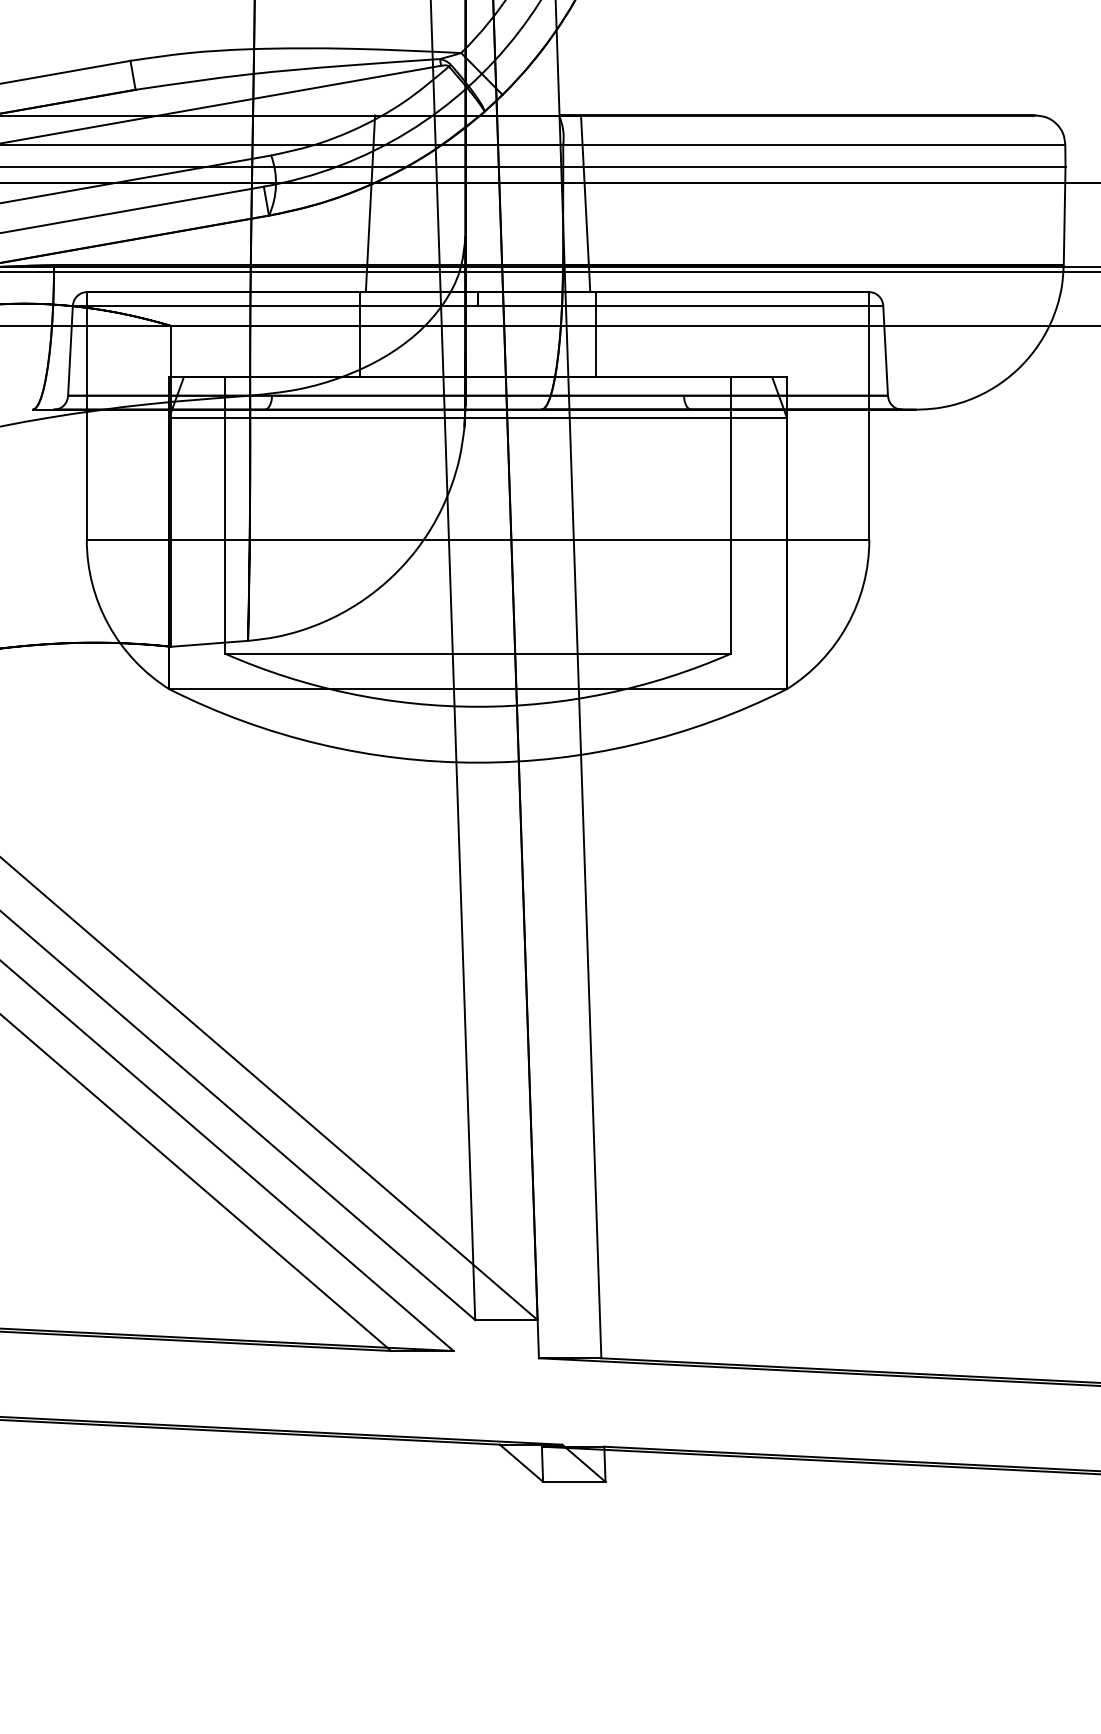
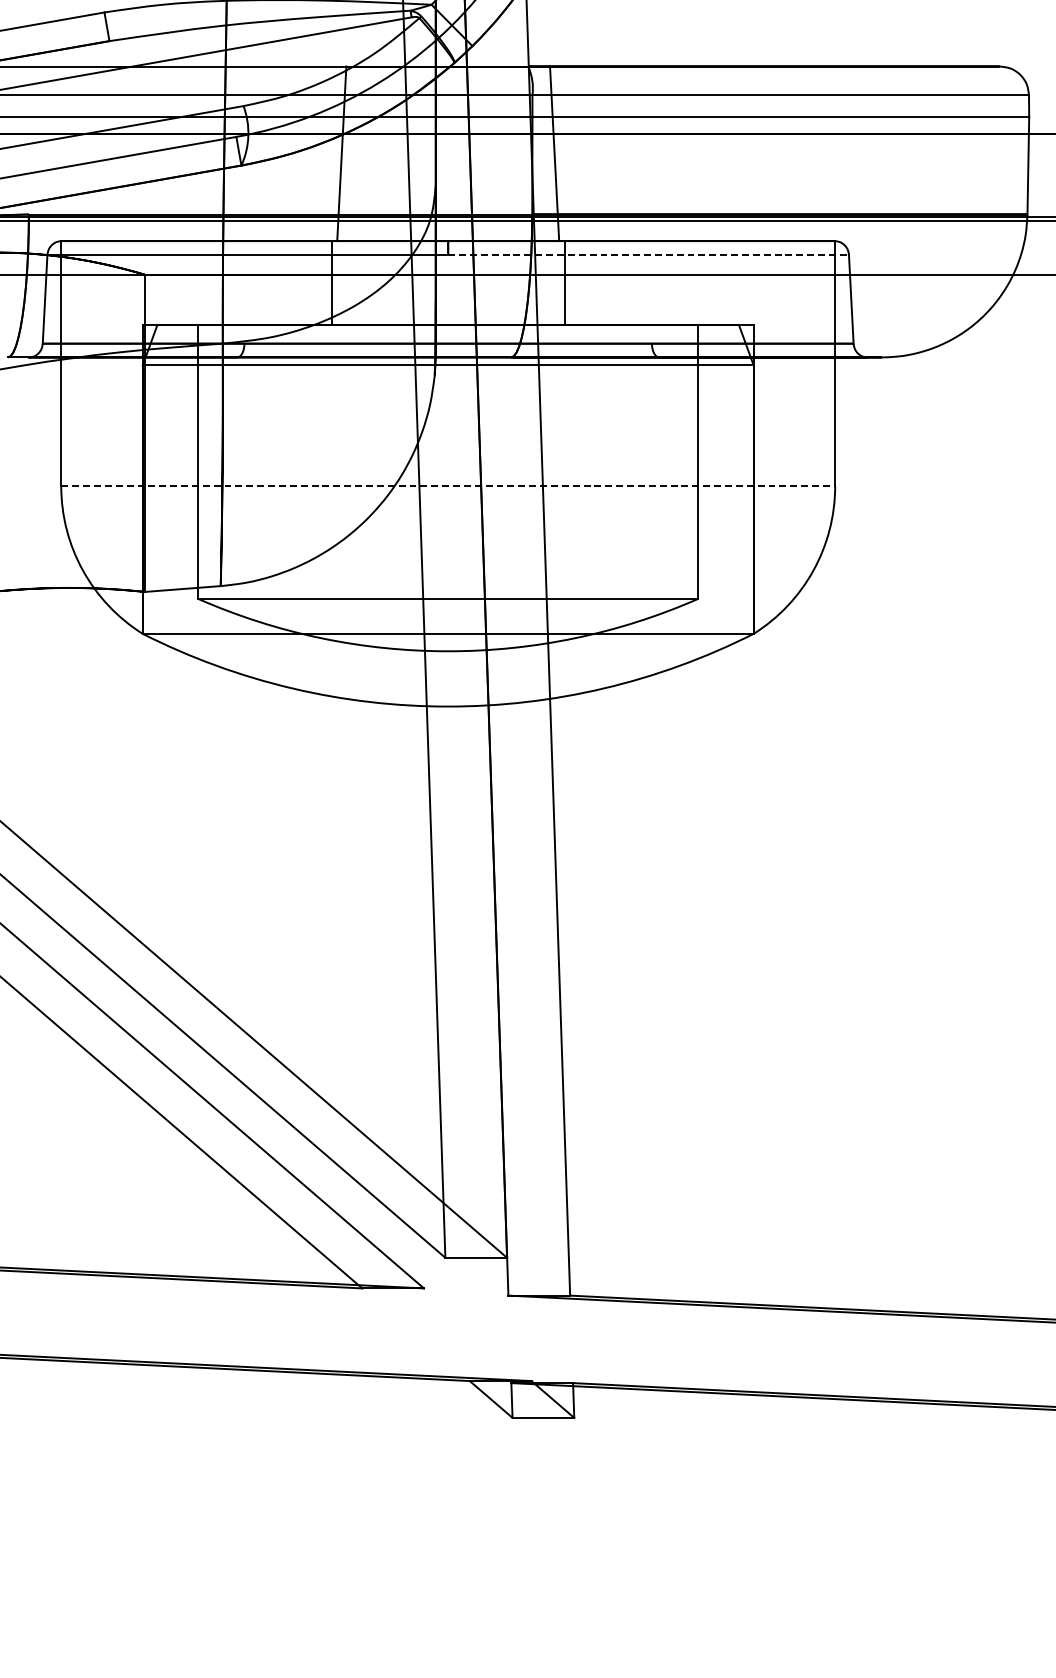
line: (680, 305) -> (648, 254), solid -> dashed
line: (478, 539) -> (448, 485), solid -> dashed

